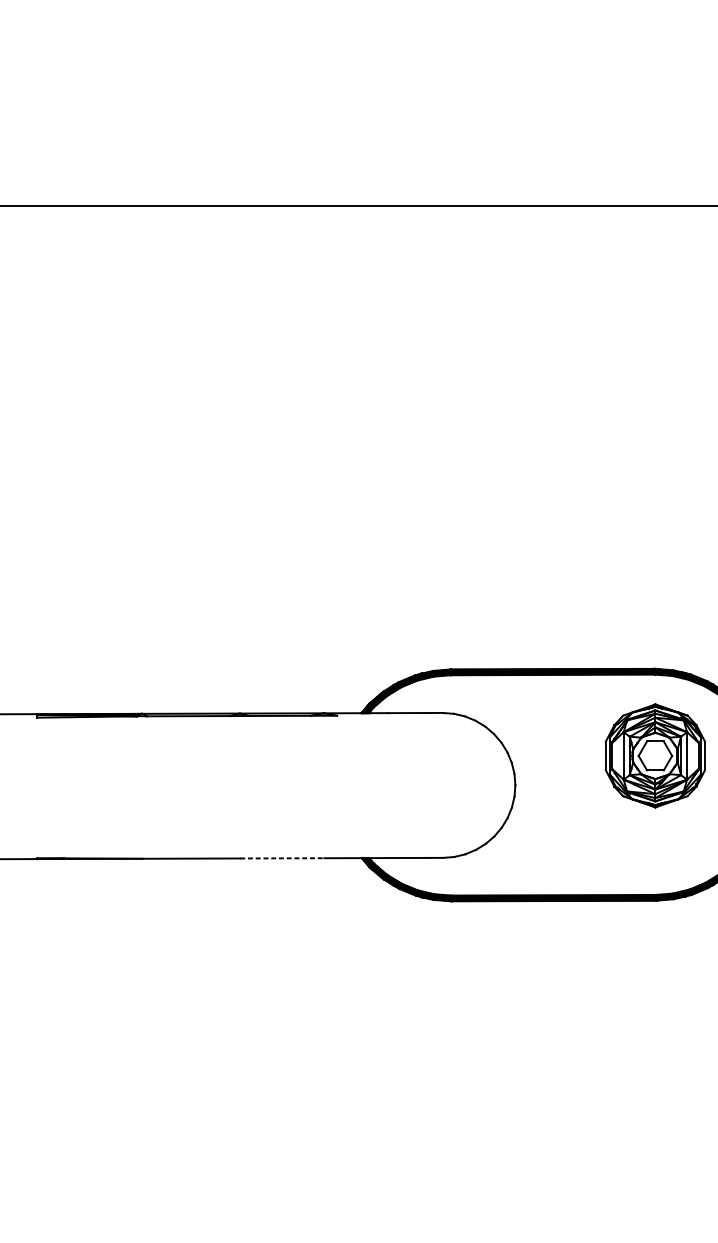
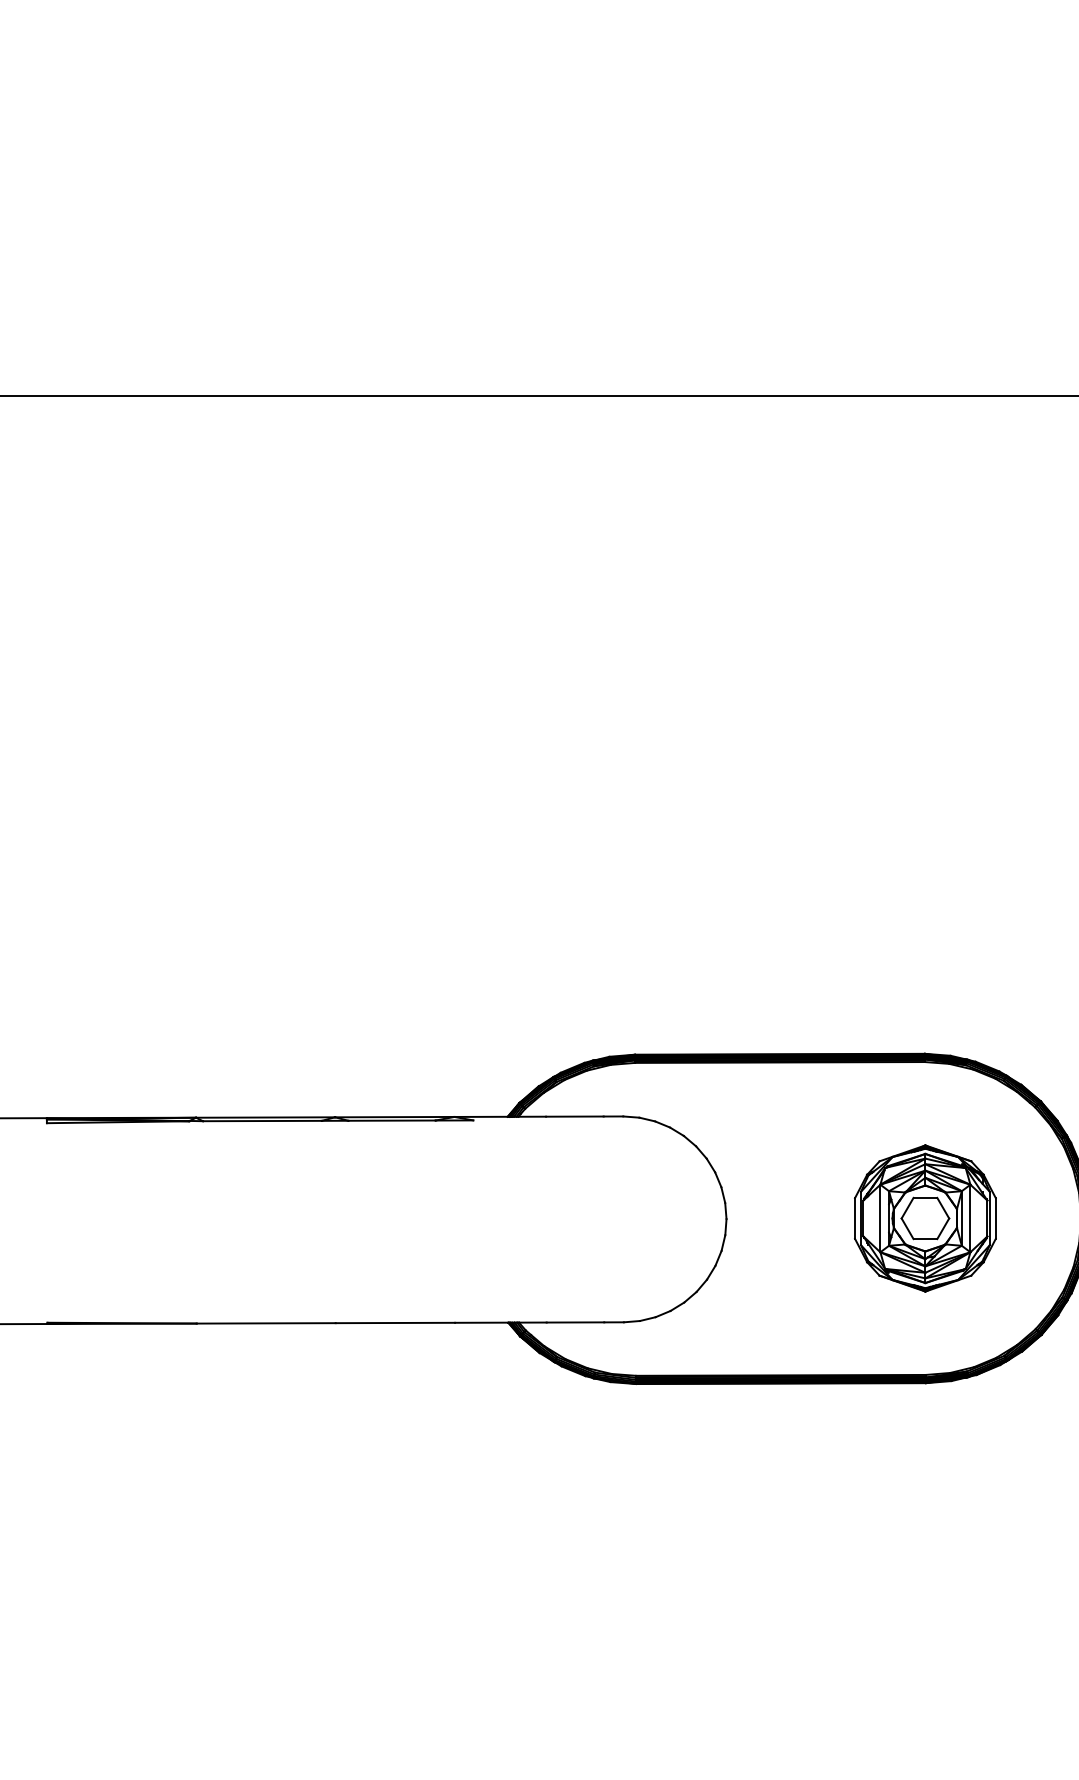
part: (655, 755) -> (925, 1218), moved
line: (282, 858) -> (395, 1322), dashed -> solid

